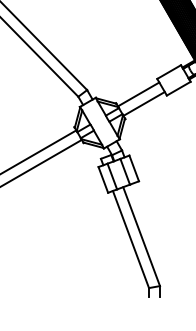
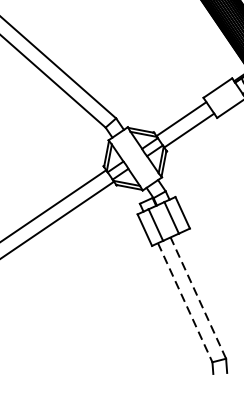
line: (141, 236) -> (198, 297), solid -> dashed
line: (130, 239) -> (184, 302), solid -> dashed

